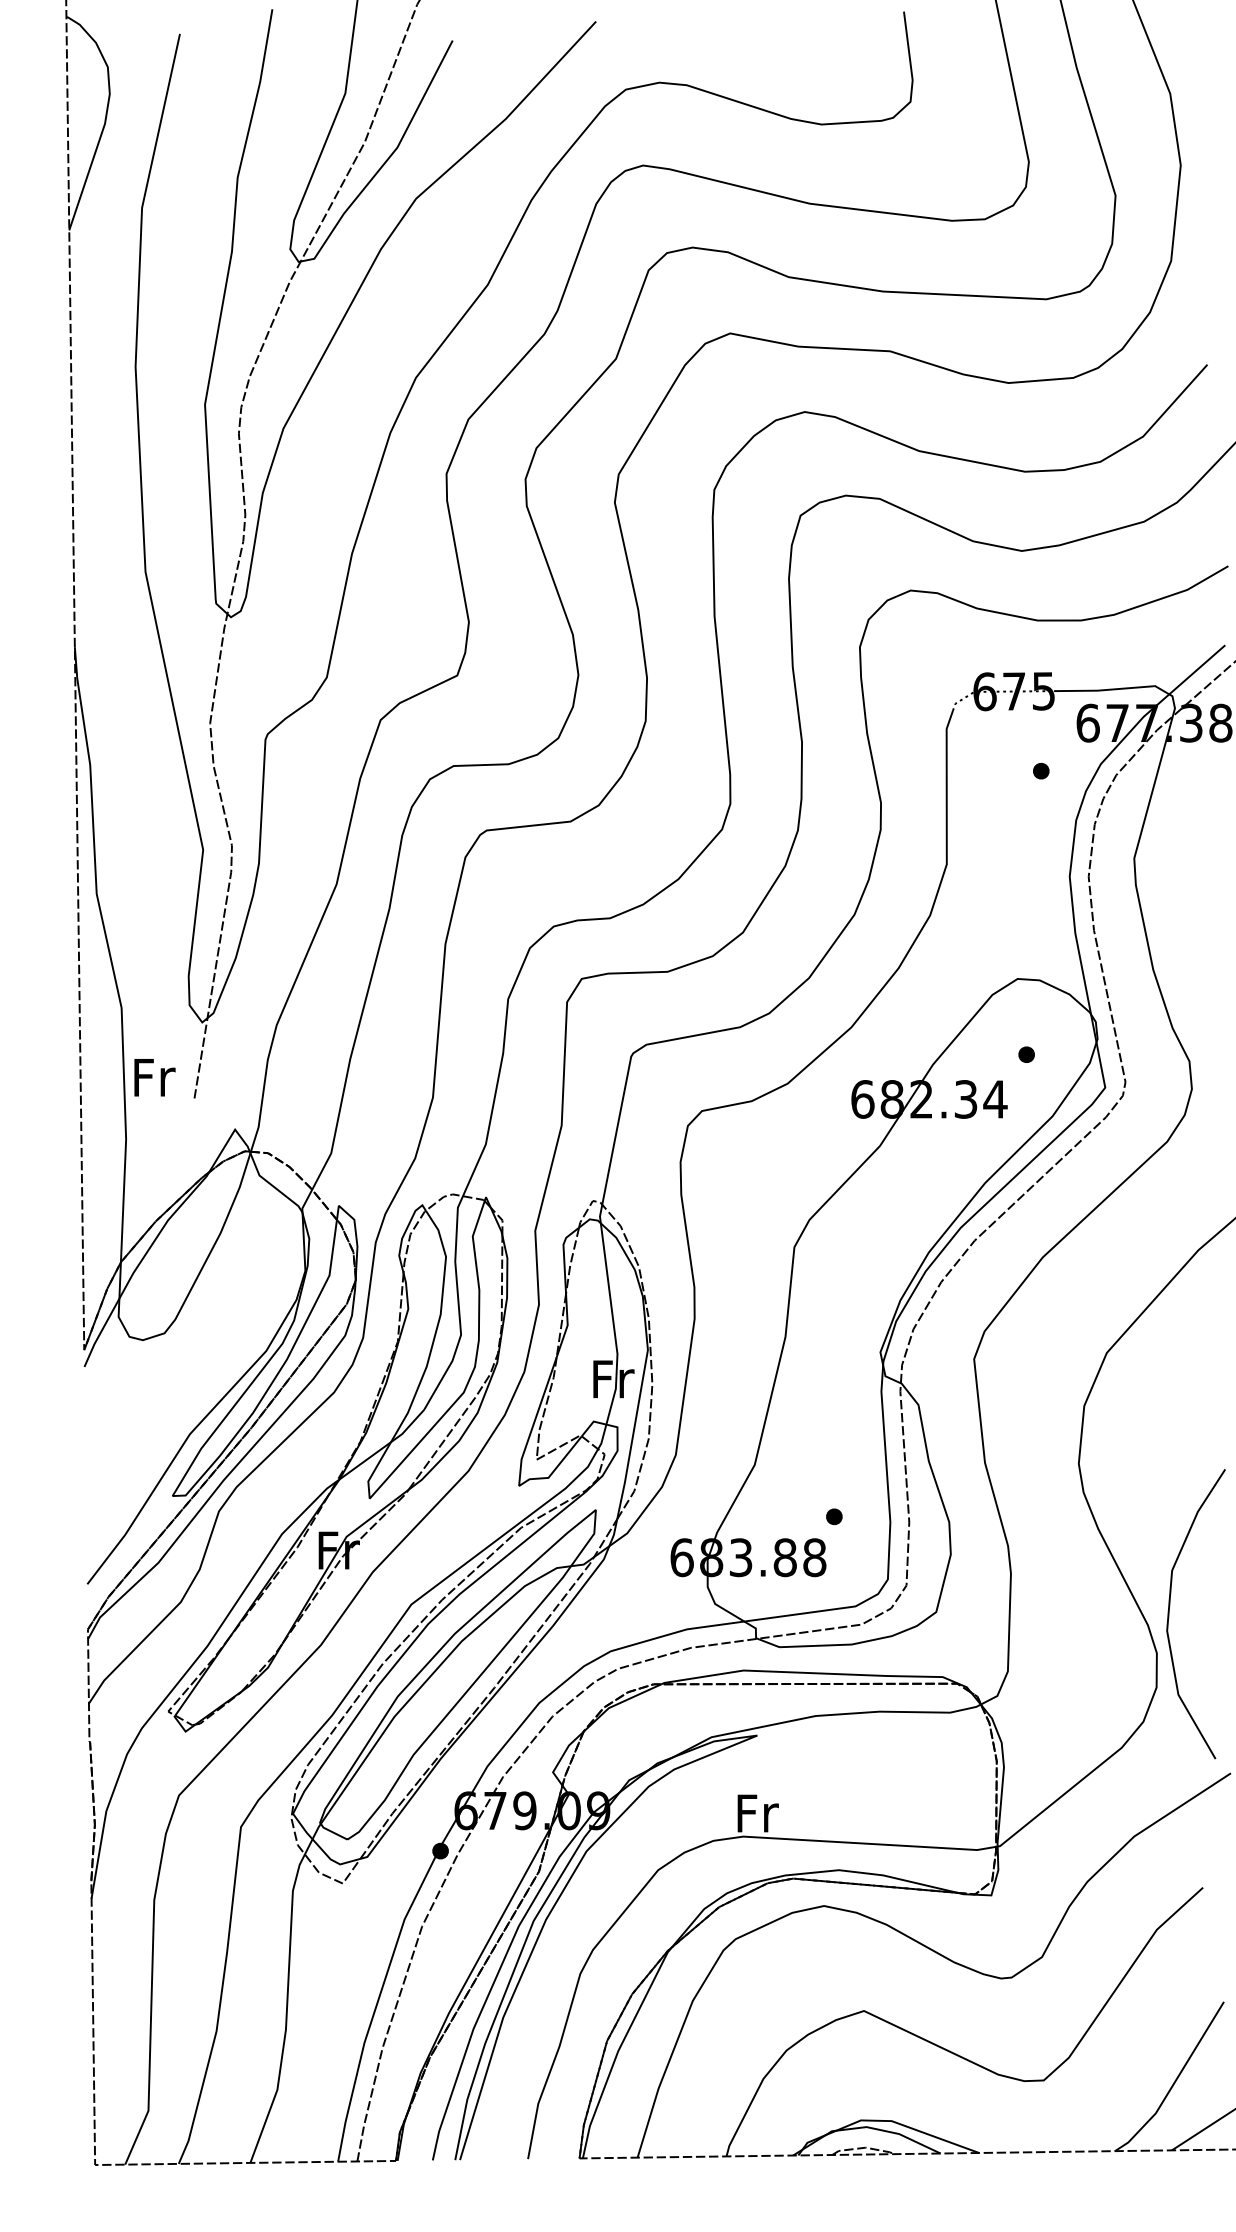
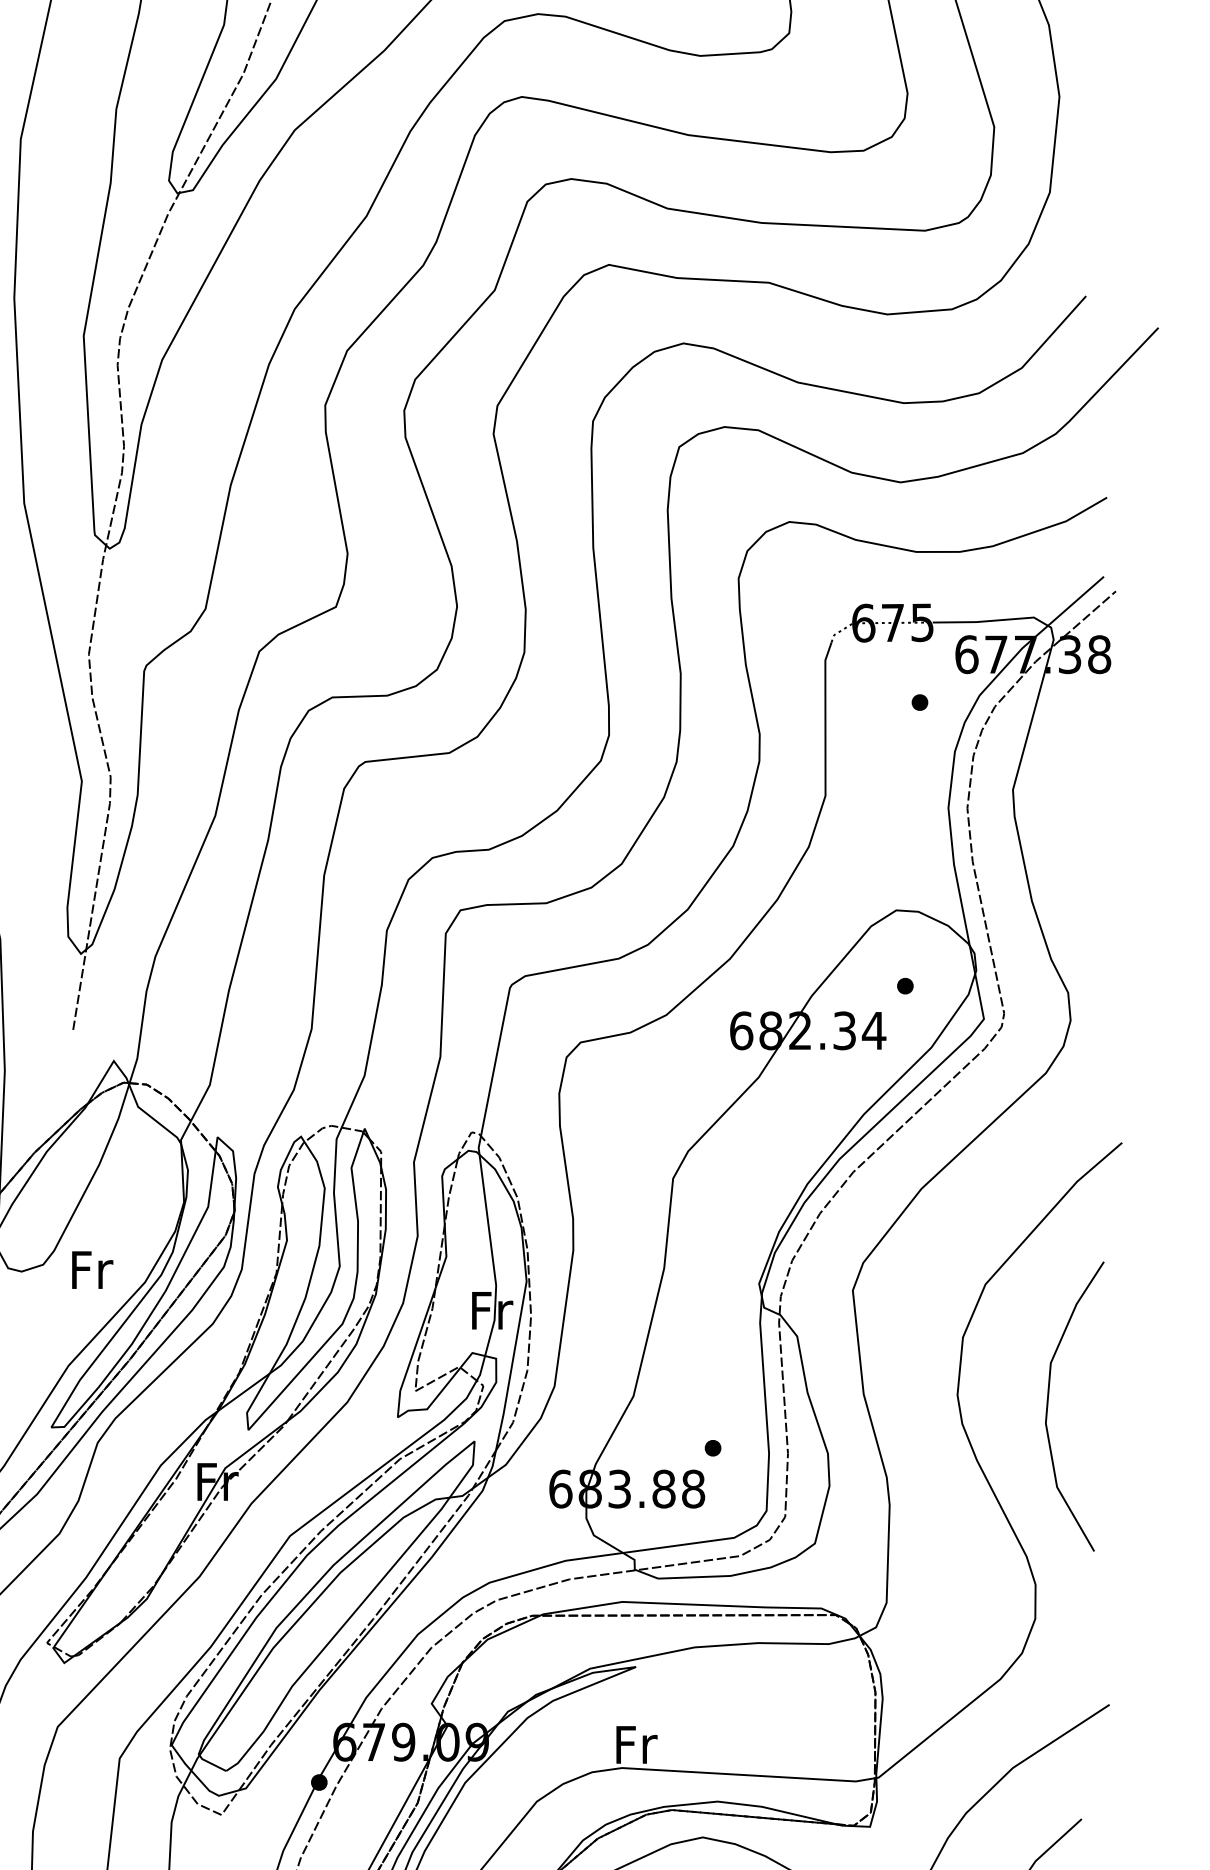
text: (154, 1077) -> (92, 1269), moved
curve: (1169, 1614) -> (1048, 1406), moved

